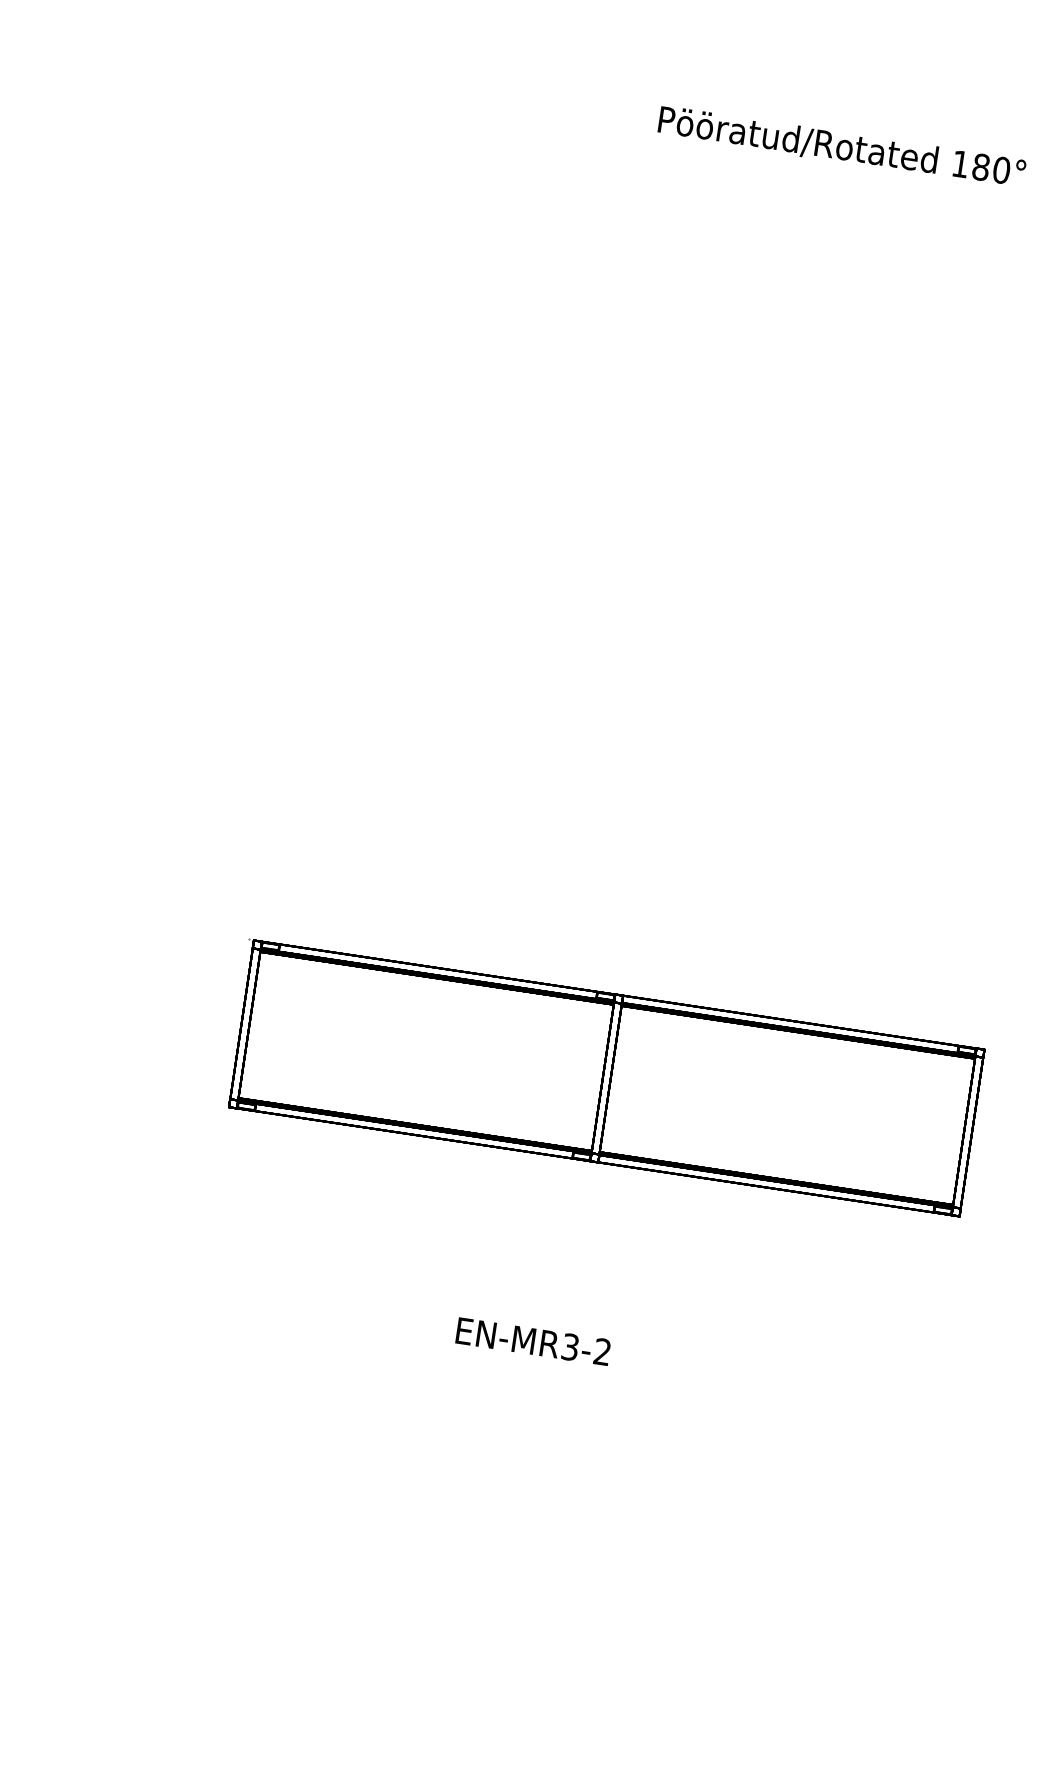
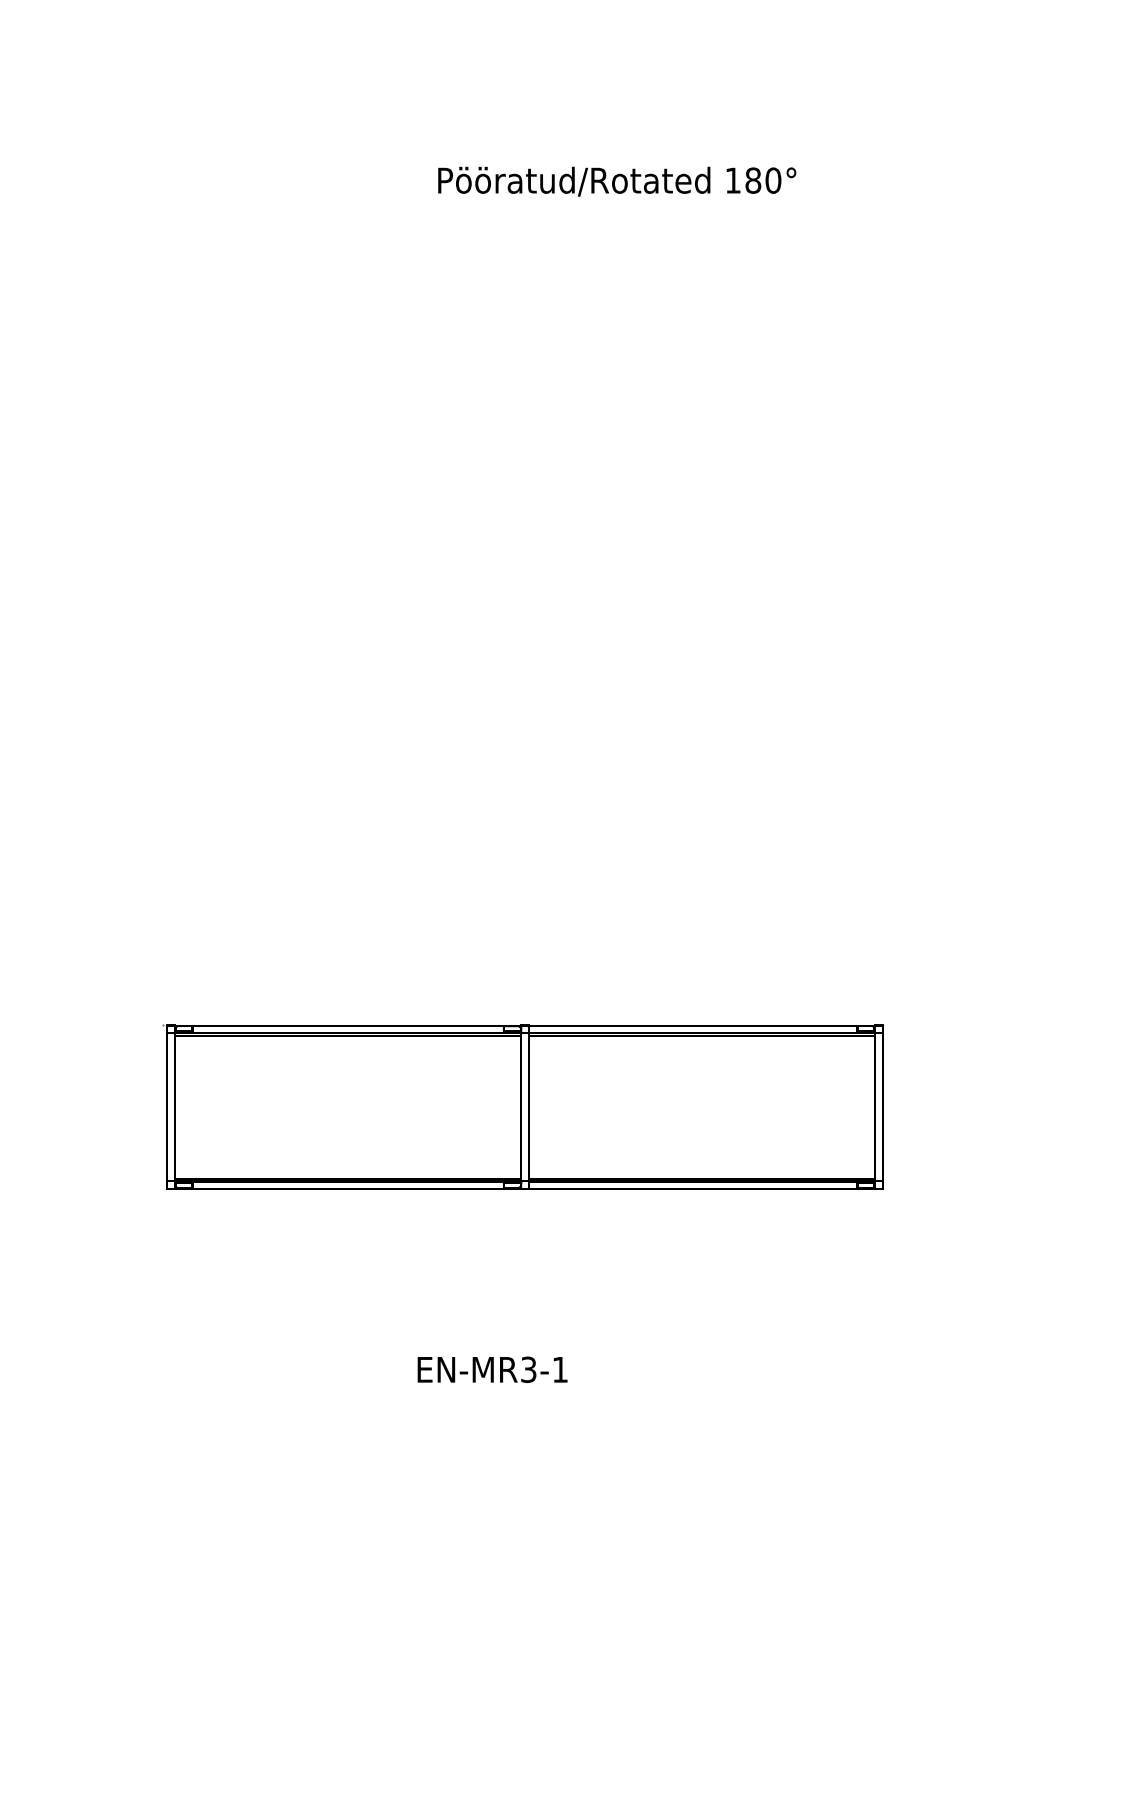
text: (601, 1351) -> (559, 1369), EN-MR3-2 -> EN-MR3-1

